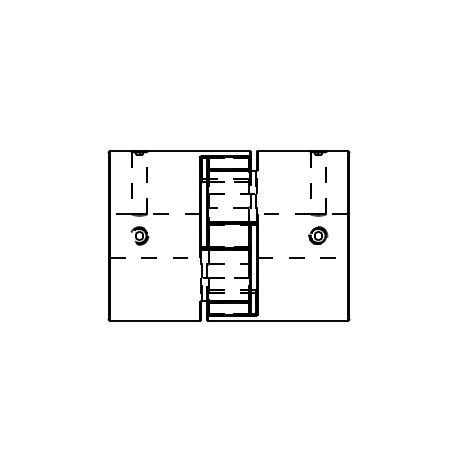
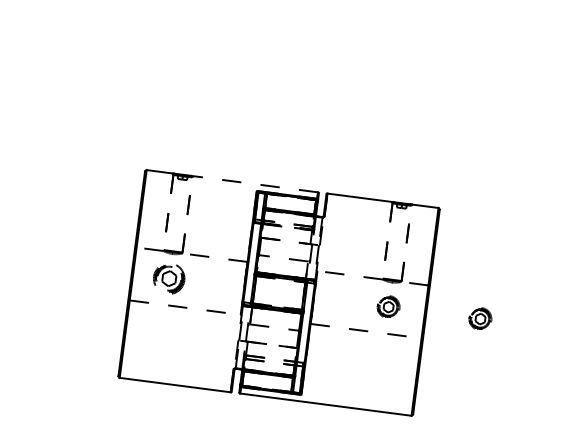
line: (199, 151) -> (256, 184), solid -> dashed
part: (139, 235) -> (169, 278), size x1.4
part: (393, 235) -> (480, 318), added

